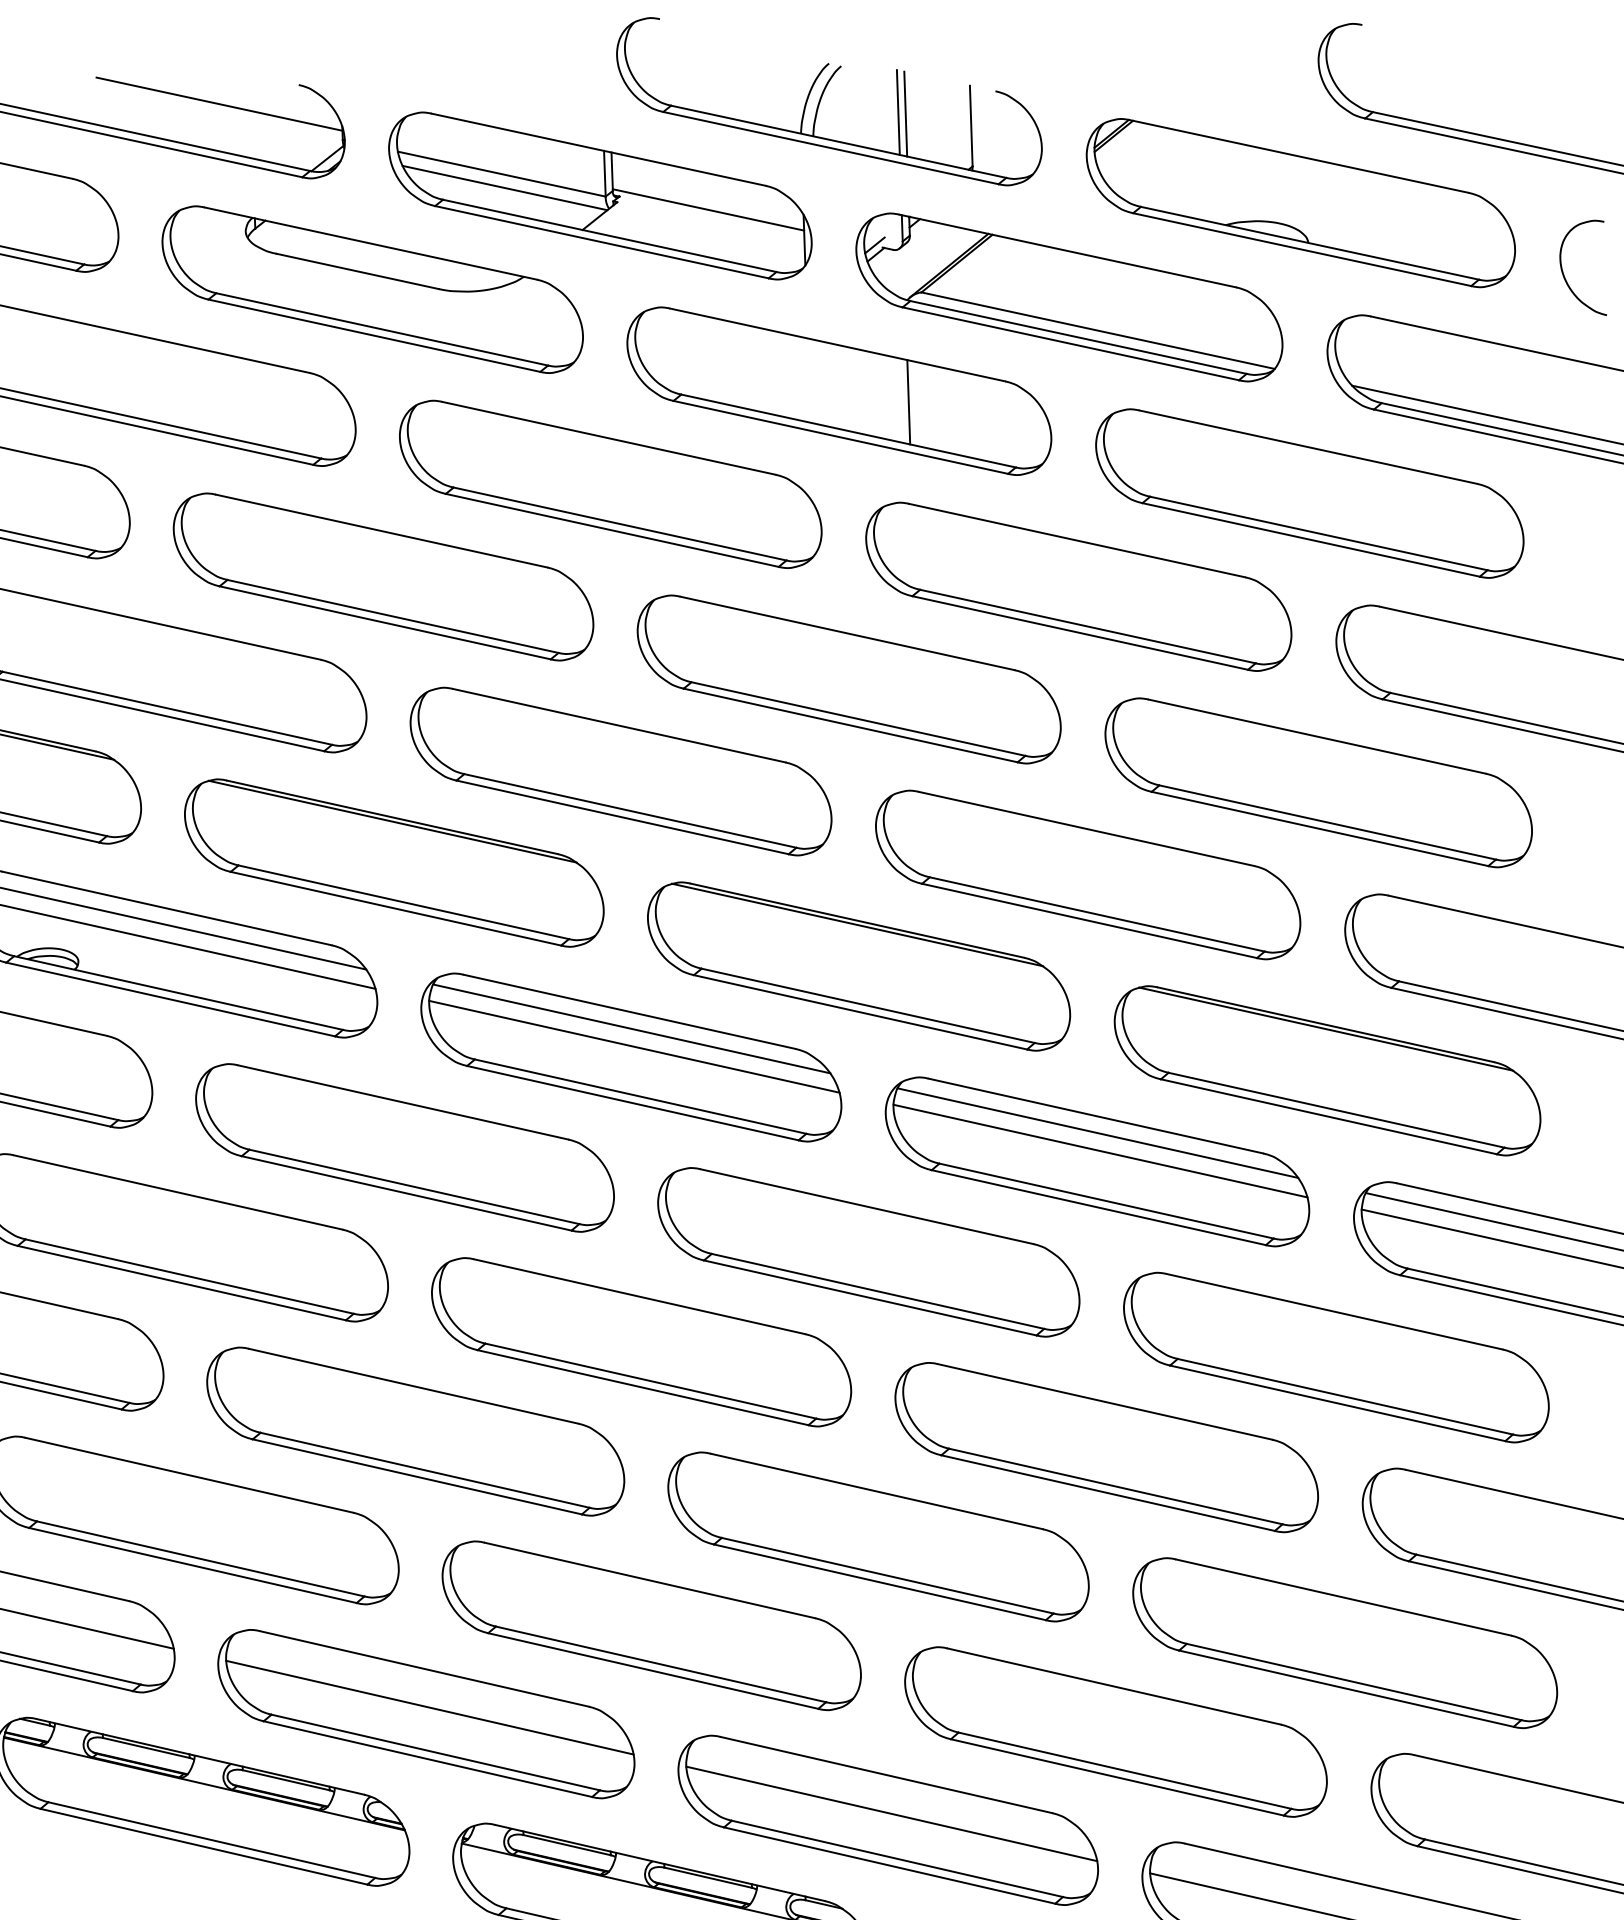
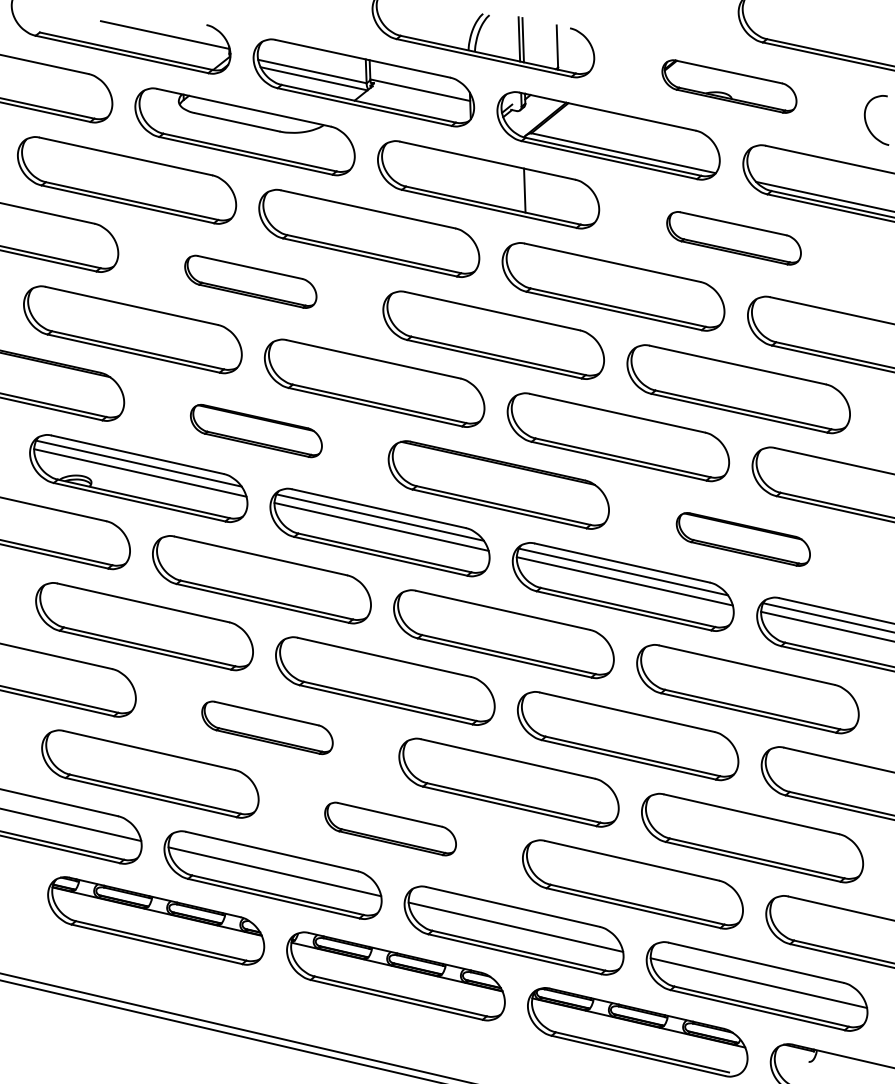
part: (1301, 202) -> (729, 86), size x0.6
part: (1308, 494) -> (733, 238), size x0.6
part: (383, 576) -> (250, 281), size x0.6
part: (394, 862) -> (256, 430), size x0.6
part: (1327, 1070) -> (743, 539), size x0.6
part: (415, 1431) -> (267, 727), size x0.6
part: (651, 1624) -> (390, 828), size x0.6

